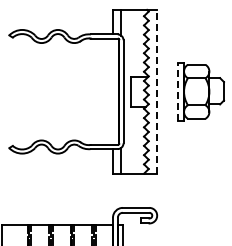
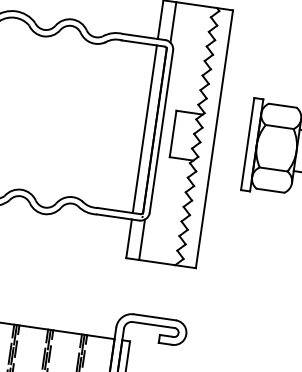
line: (112, 91) -> (144, 128), added
line: (157, 91) -> (214, 138), dashed -> solid
line: (178, 91) -> (248, 143), dashed -> solid

